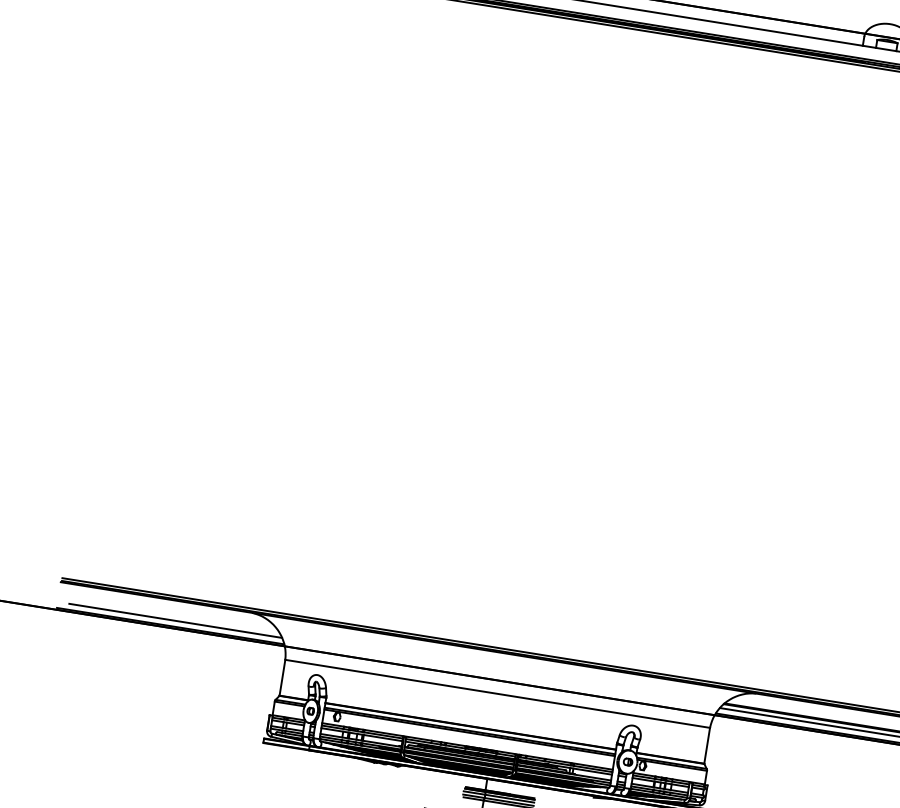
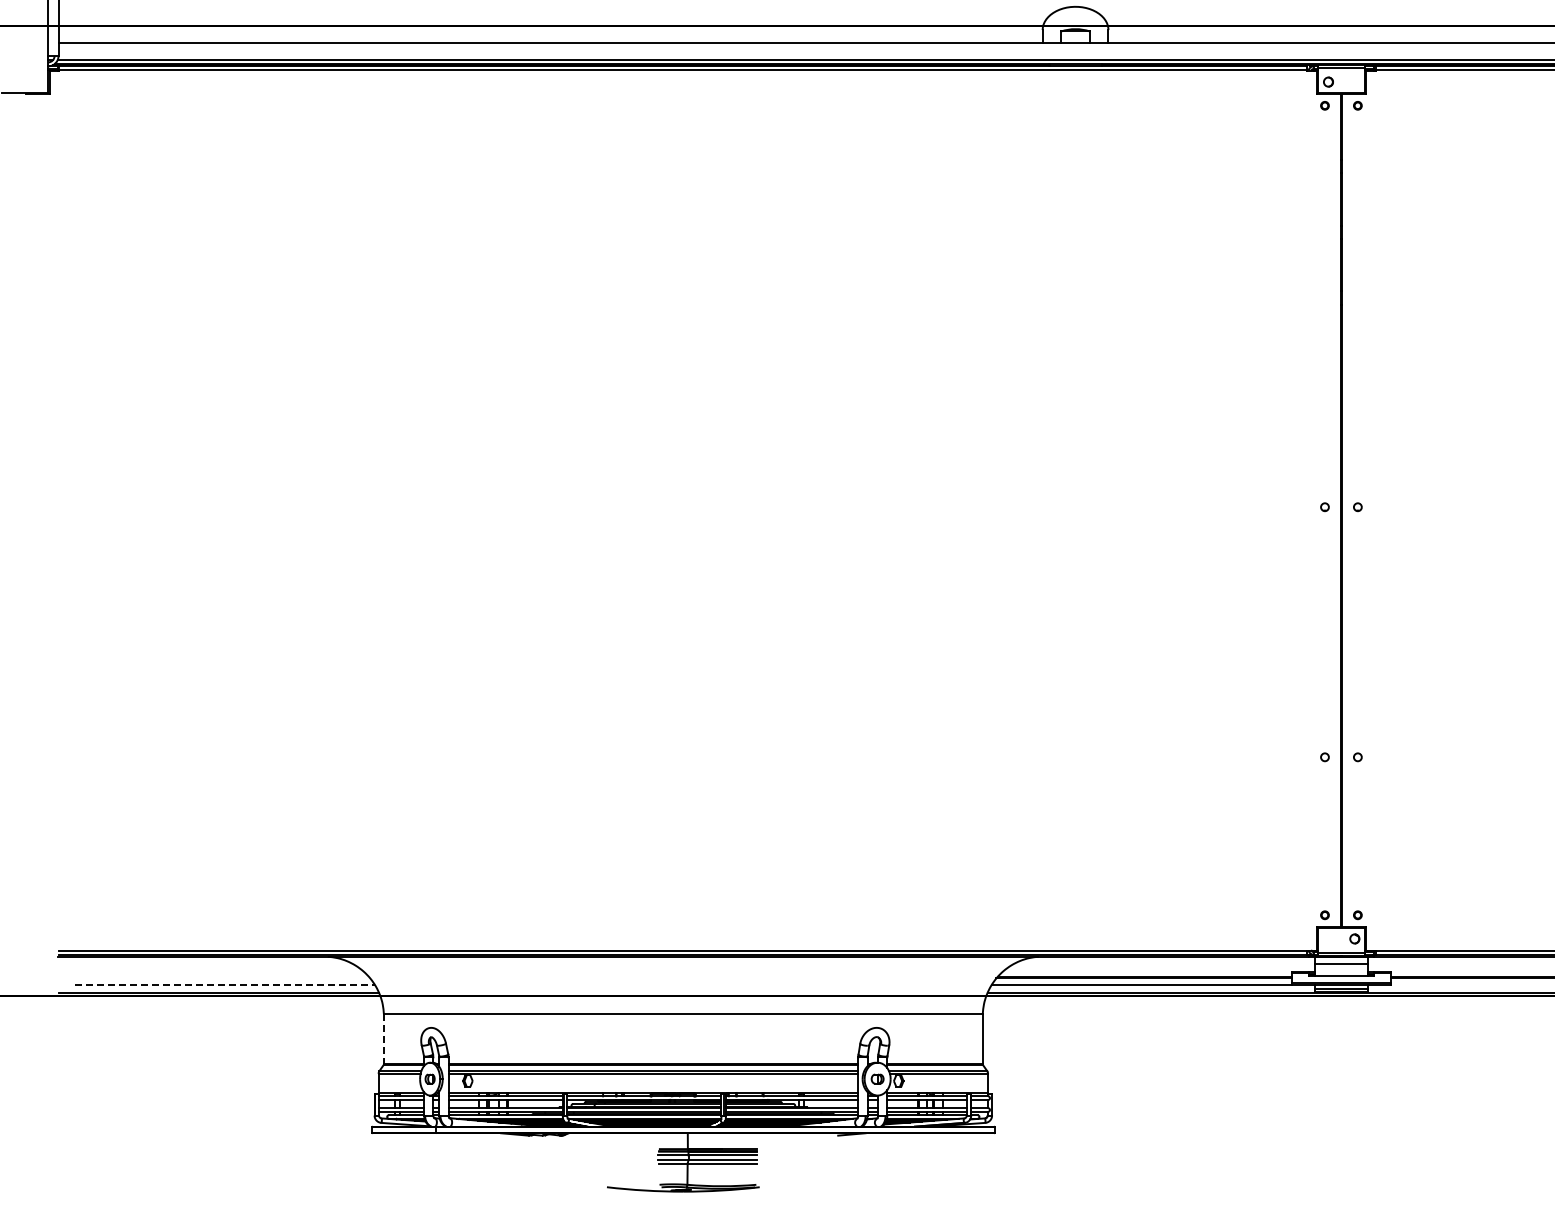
line: (175, 620) -> (224, 984), solid -> dashed
line: (282, 677) -> (383, 1039), solid -> dashed

